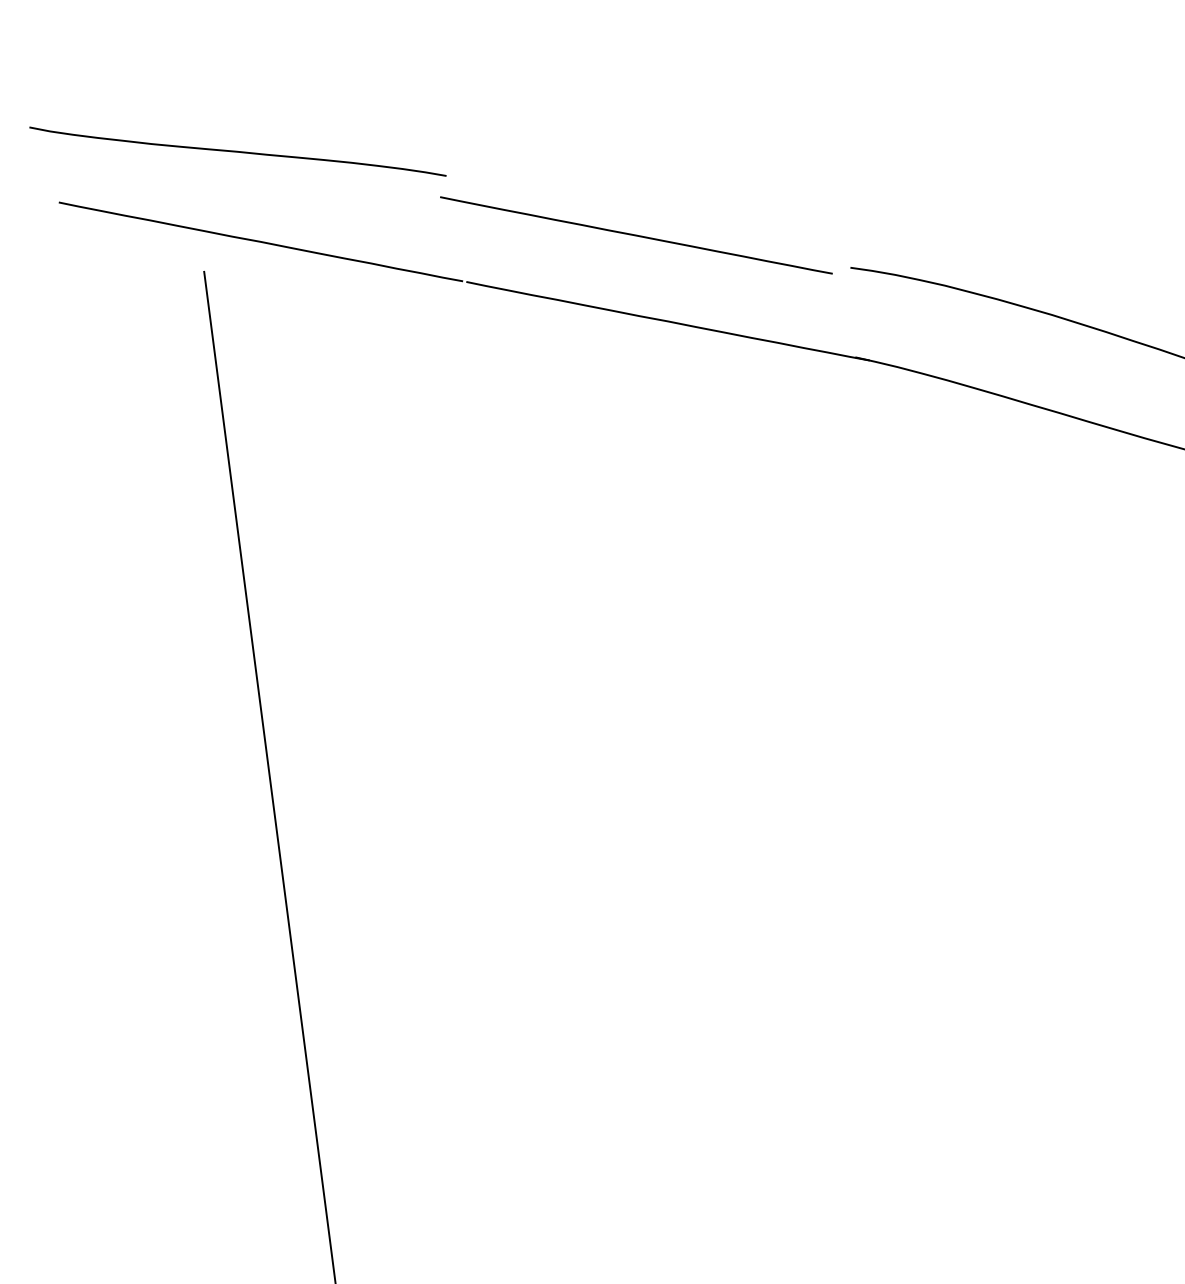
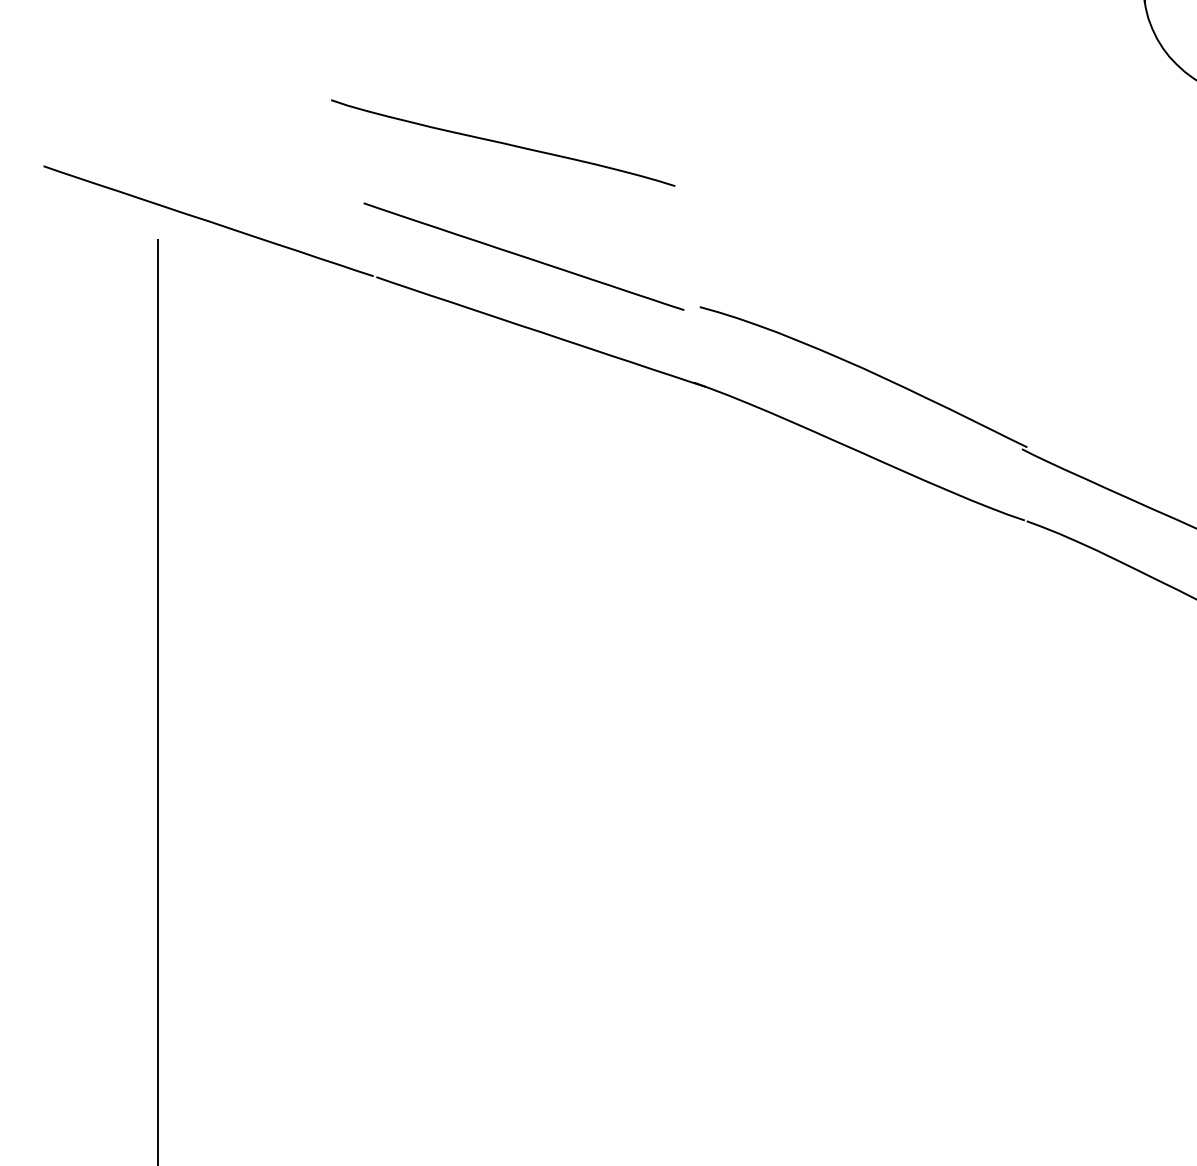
curve: (238, 150) -> (503, 142), moved

